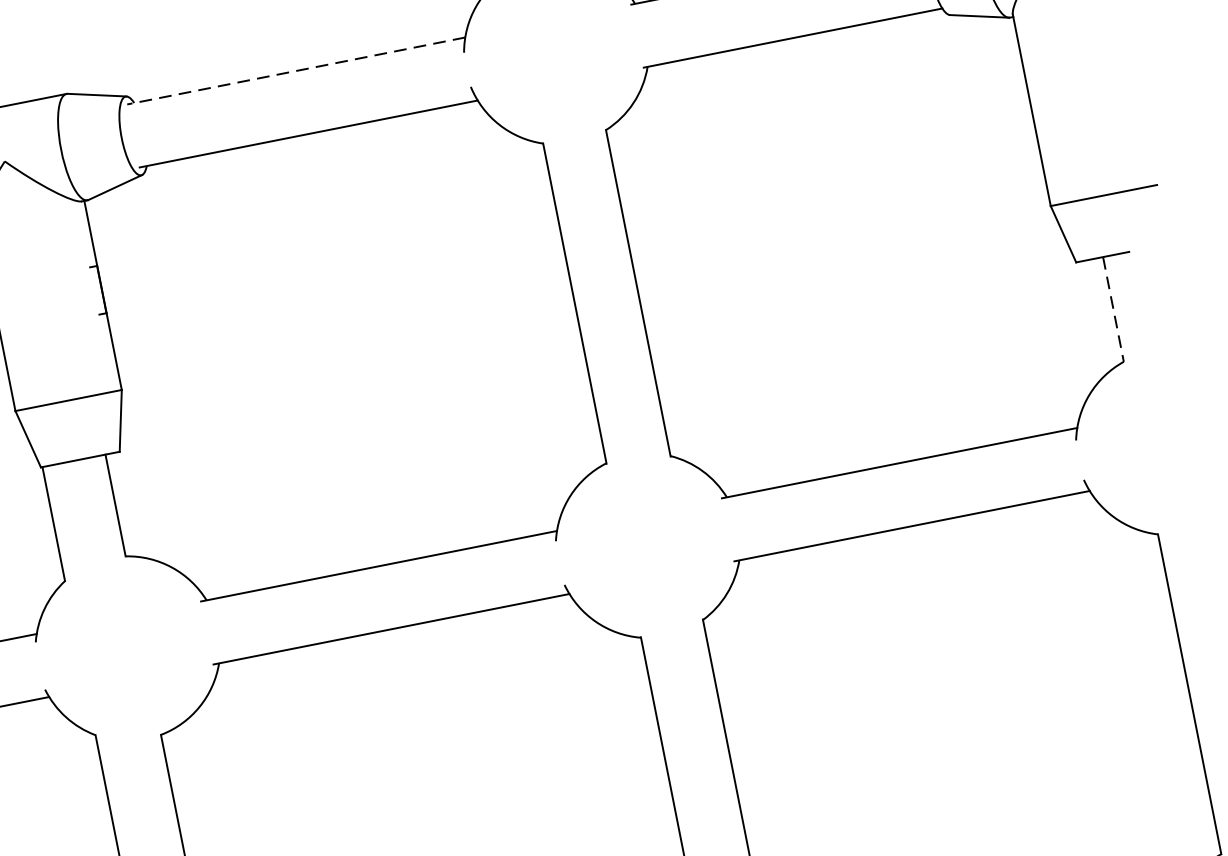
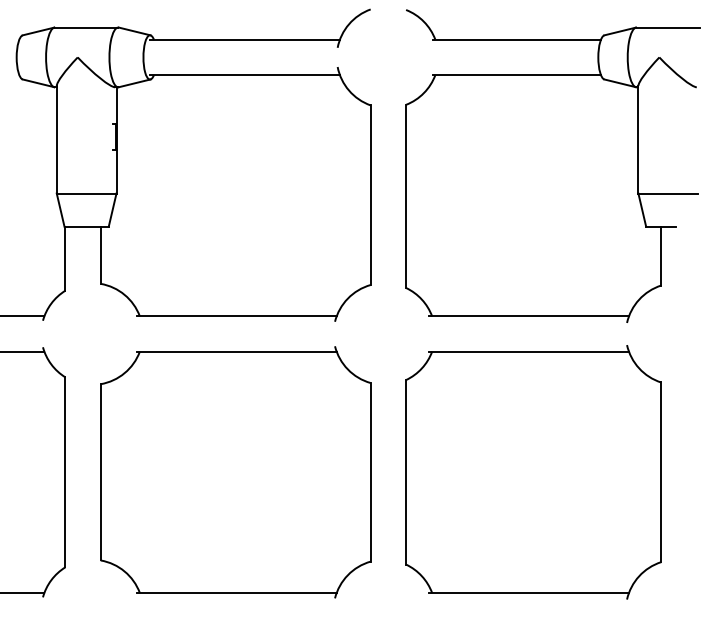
line: (295, 70) -> (244, 39), dashed -> solid
line: (1114, 310) -> (661, 256), dashed -> solid

